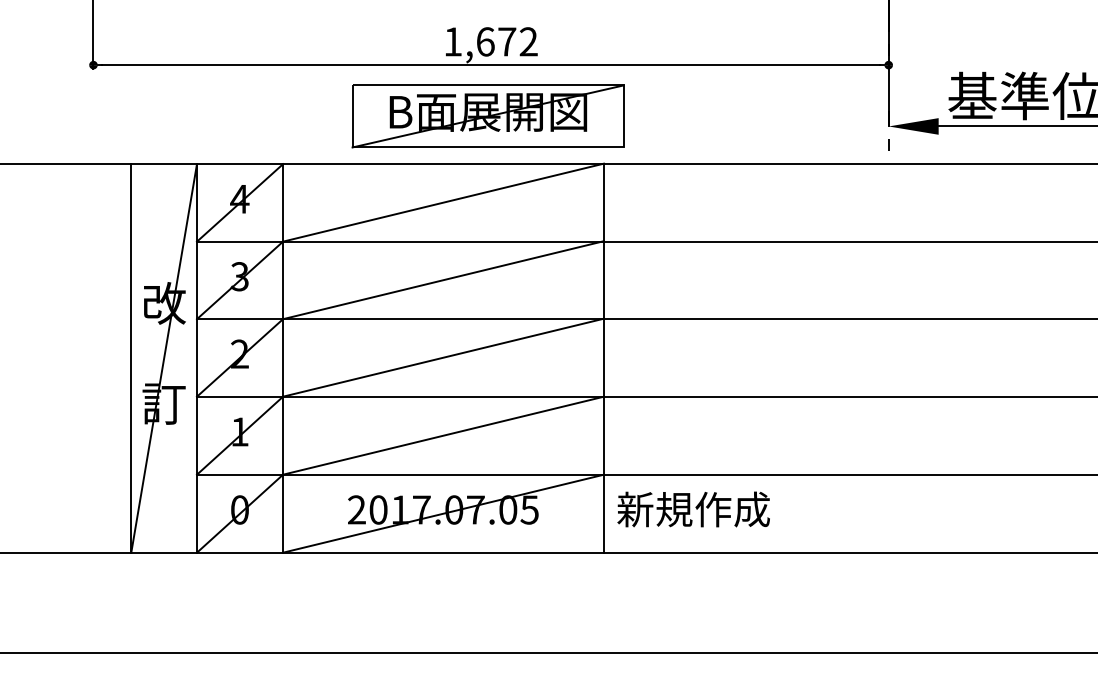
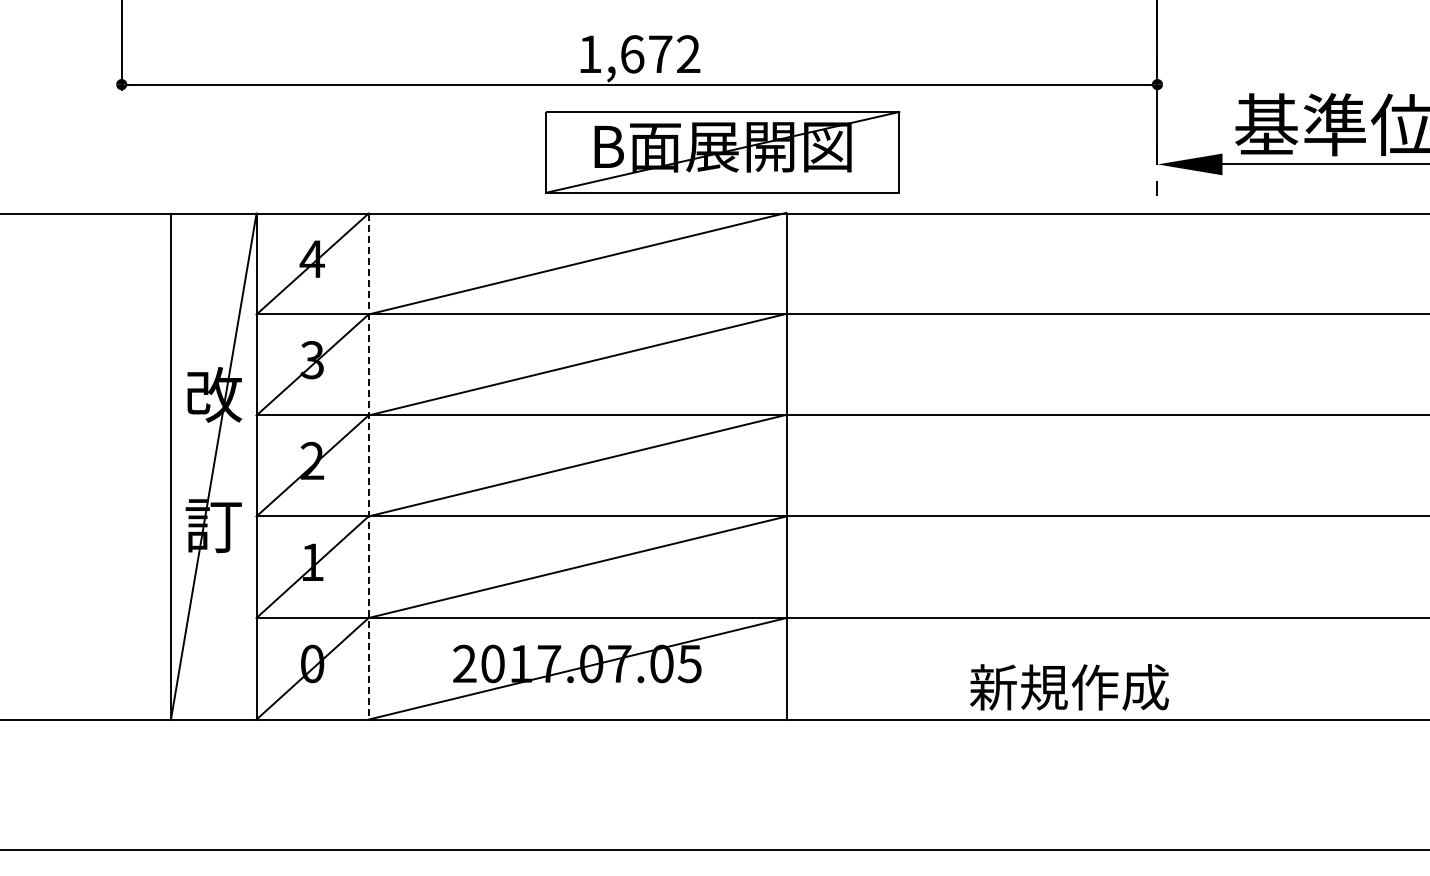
part: (487, 116) -> (722, 152), moved
line: (282, 359) -> (368, 467), solid -> dashed
text: (693, 509) -> (1069, 687), moved

